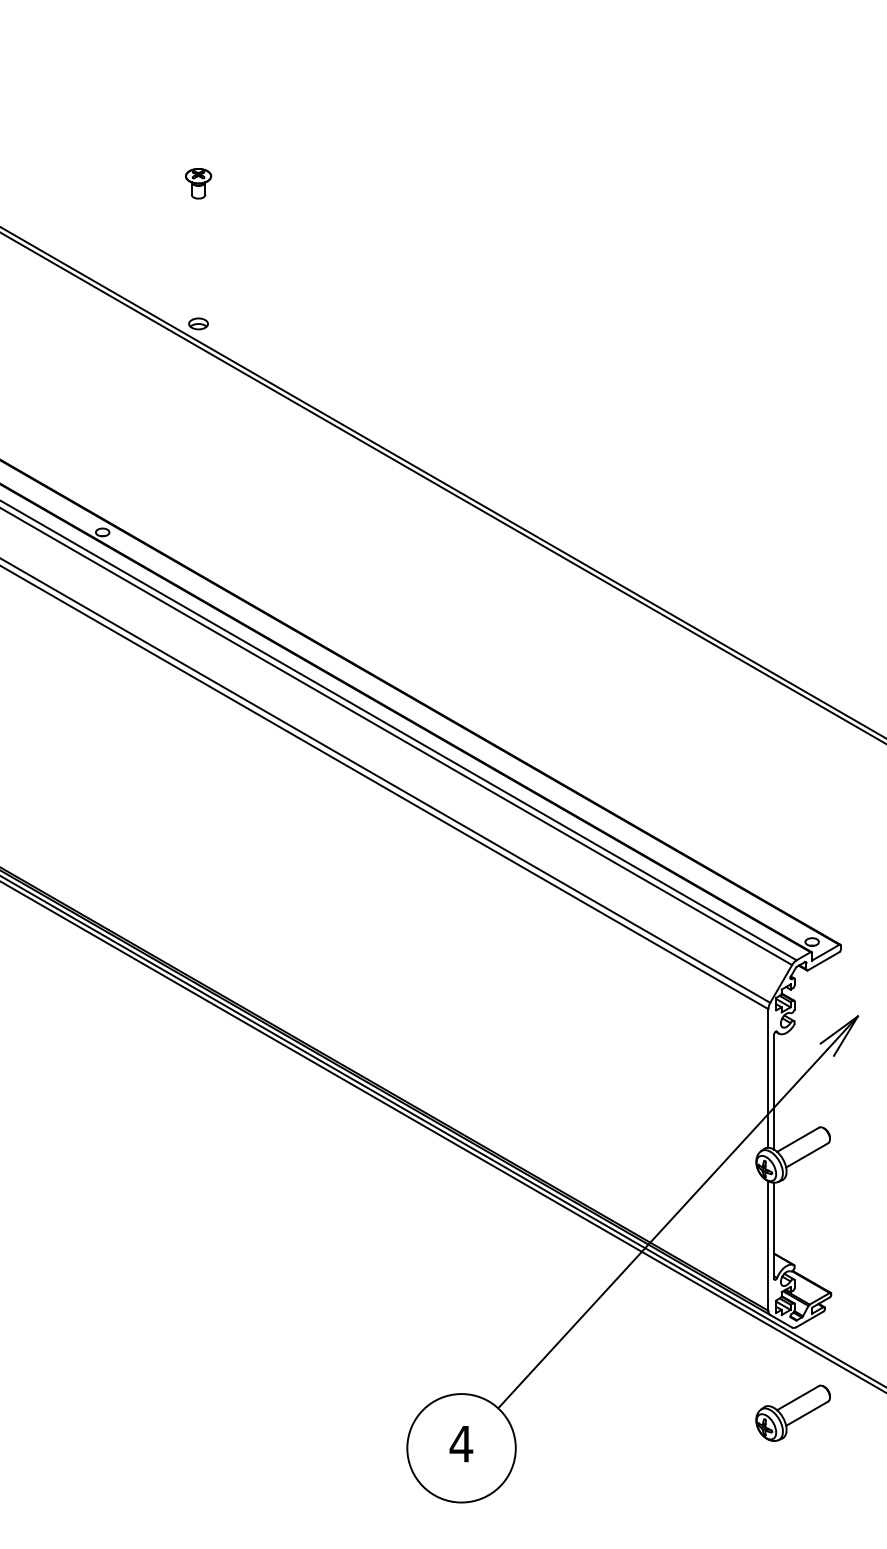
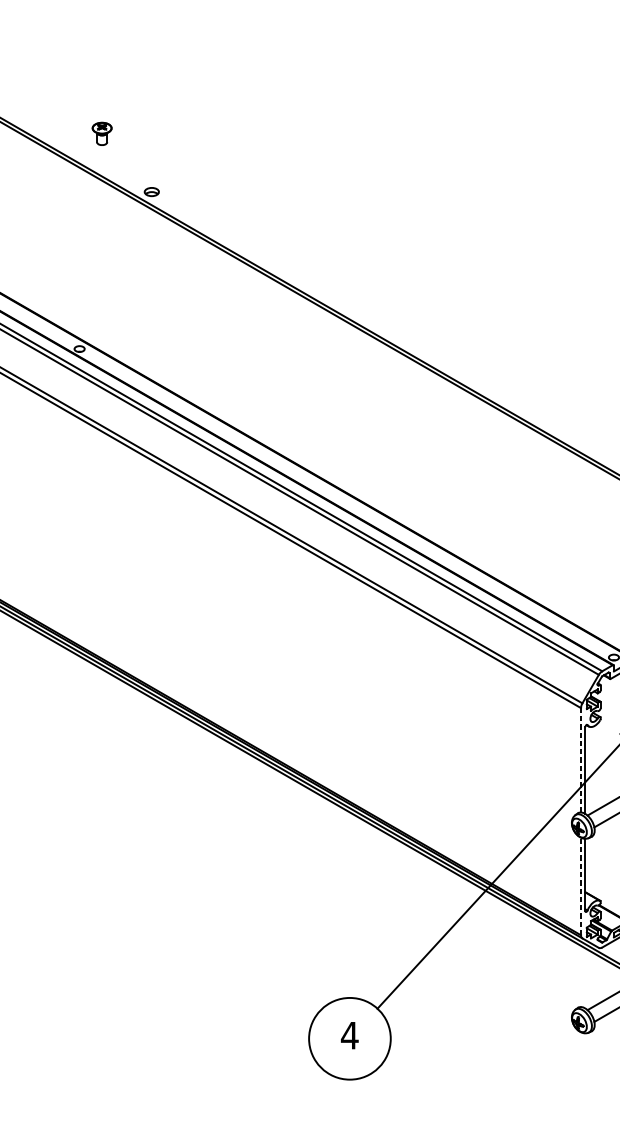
part: (198, 183) -> (102, 133), moved
line: (768, 1077) -> (581, 759), solid -> dashed
line: (768, 1246) -> (581, 886), solid -> dashed

